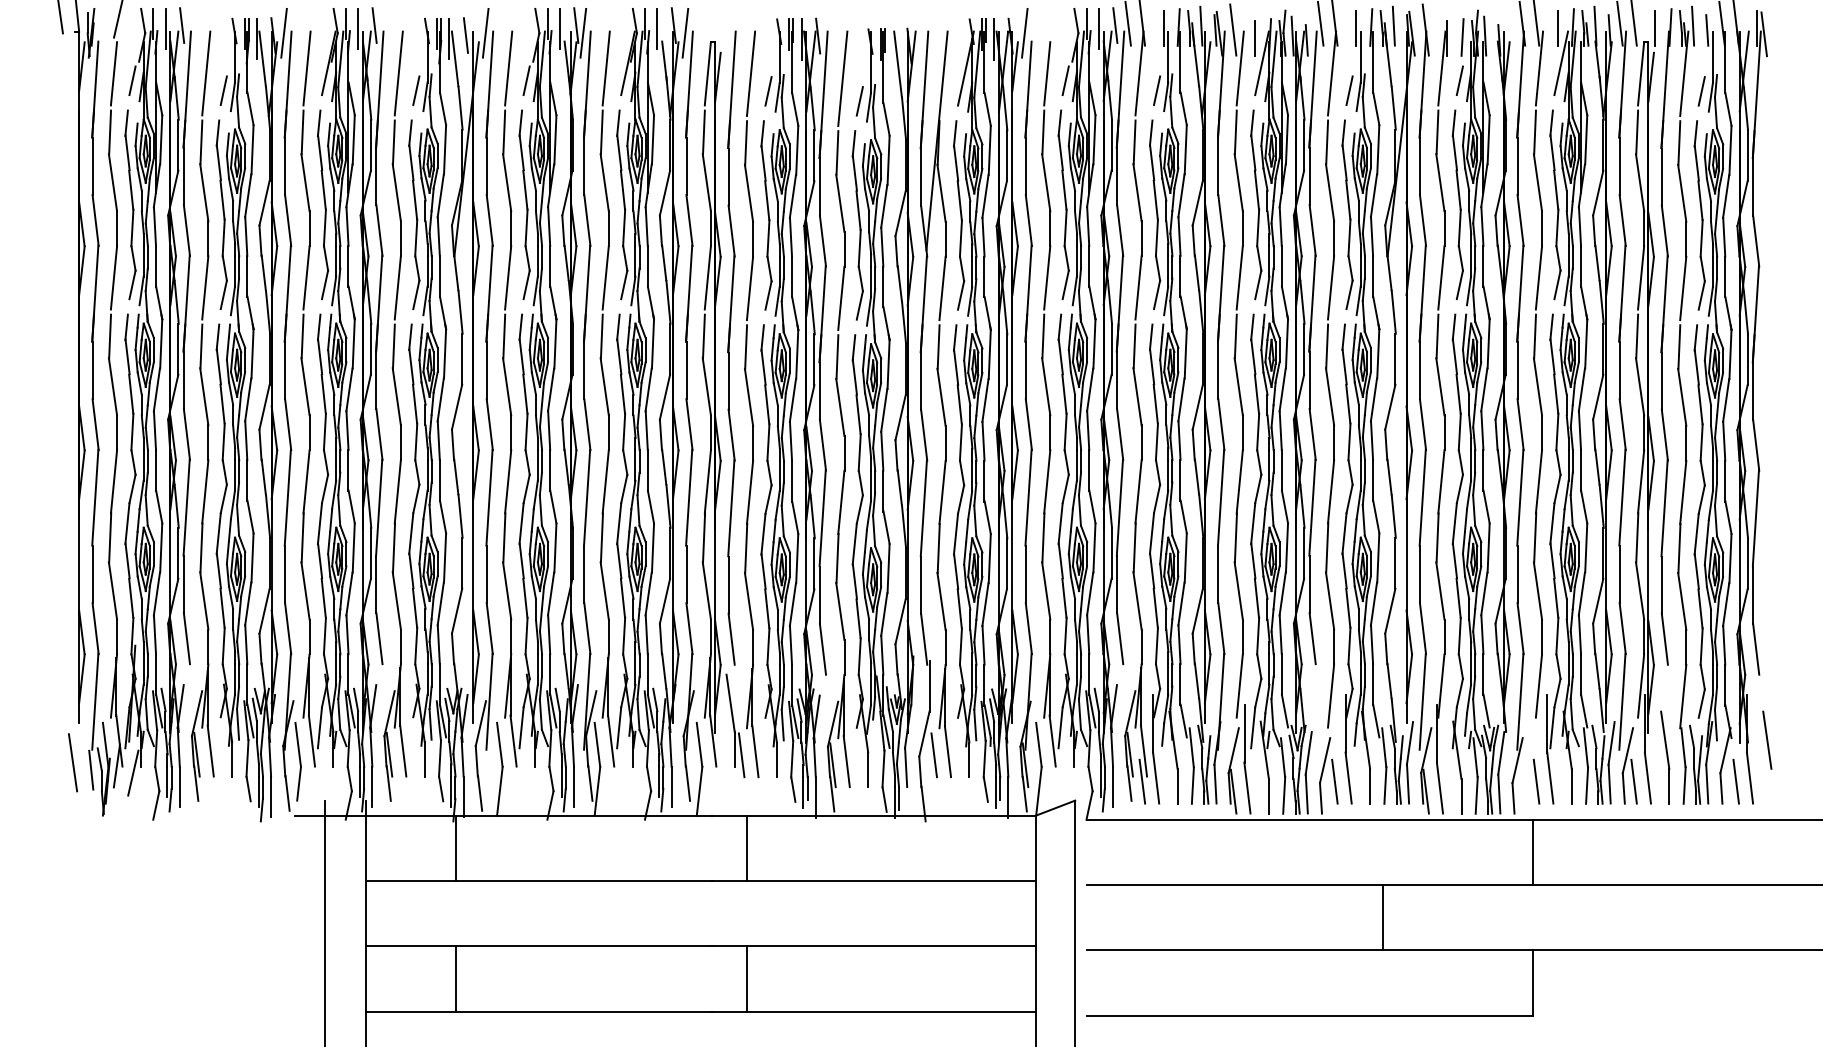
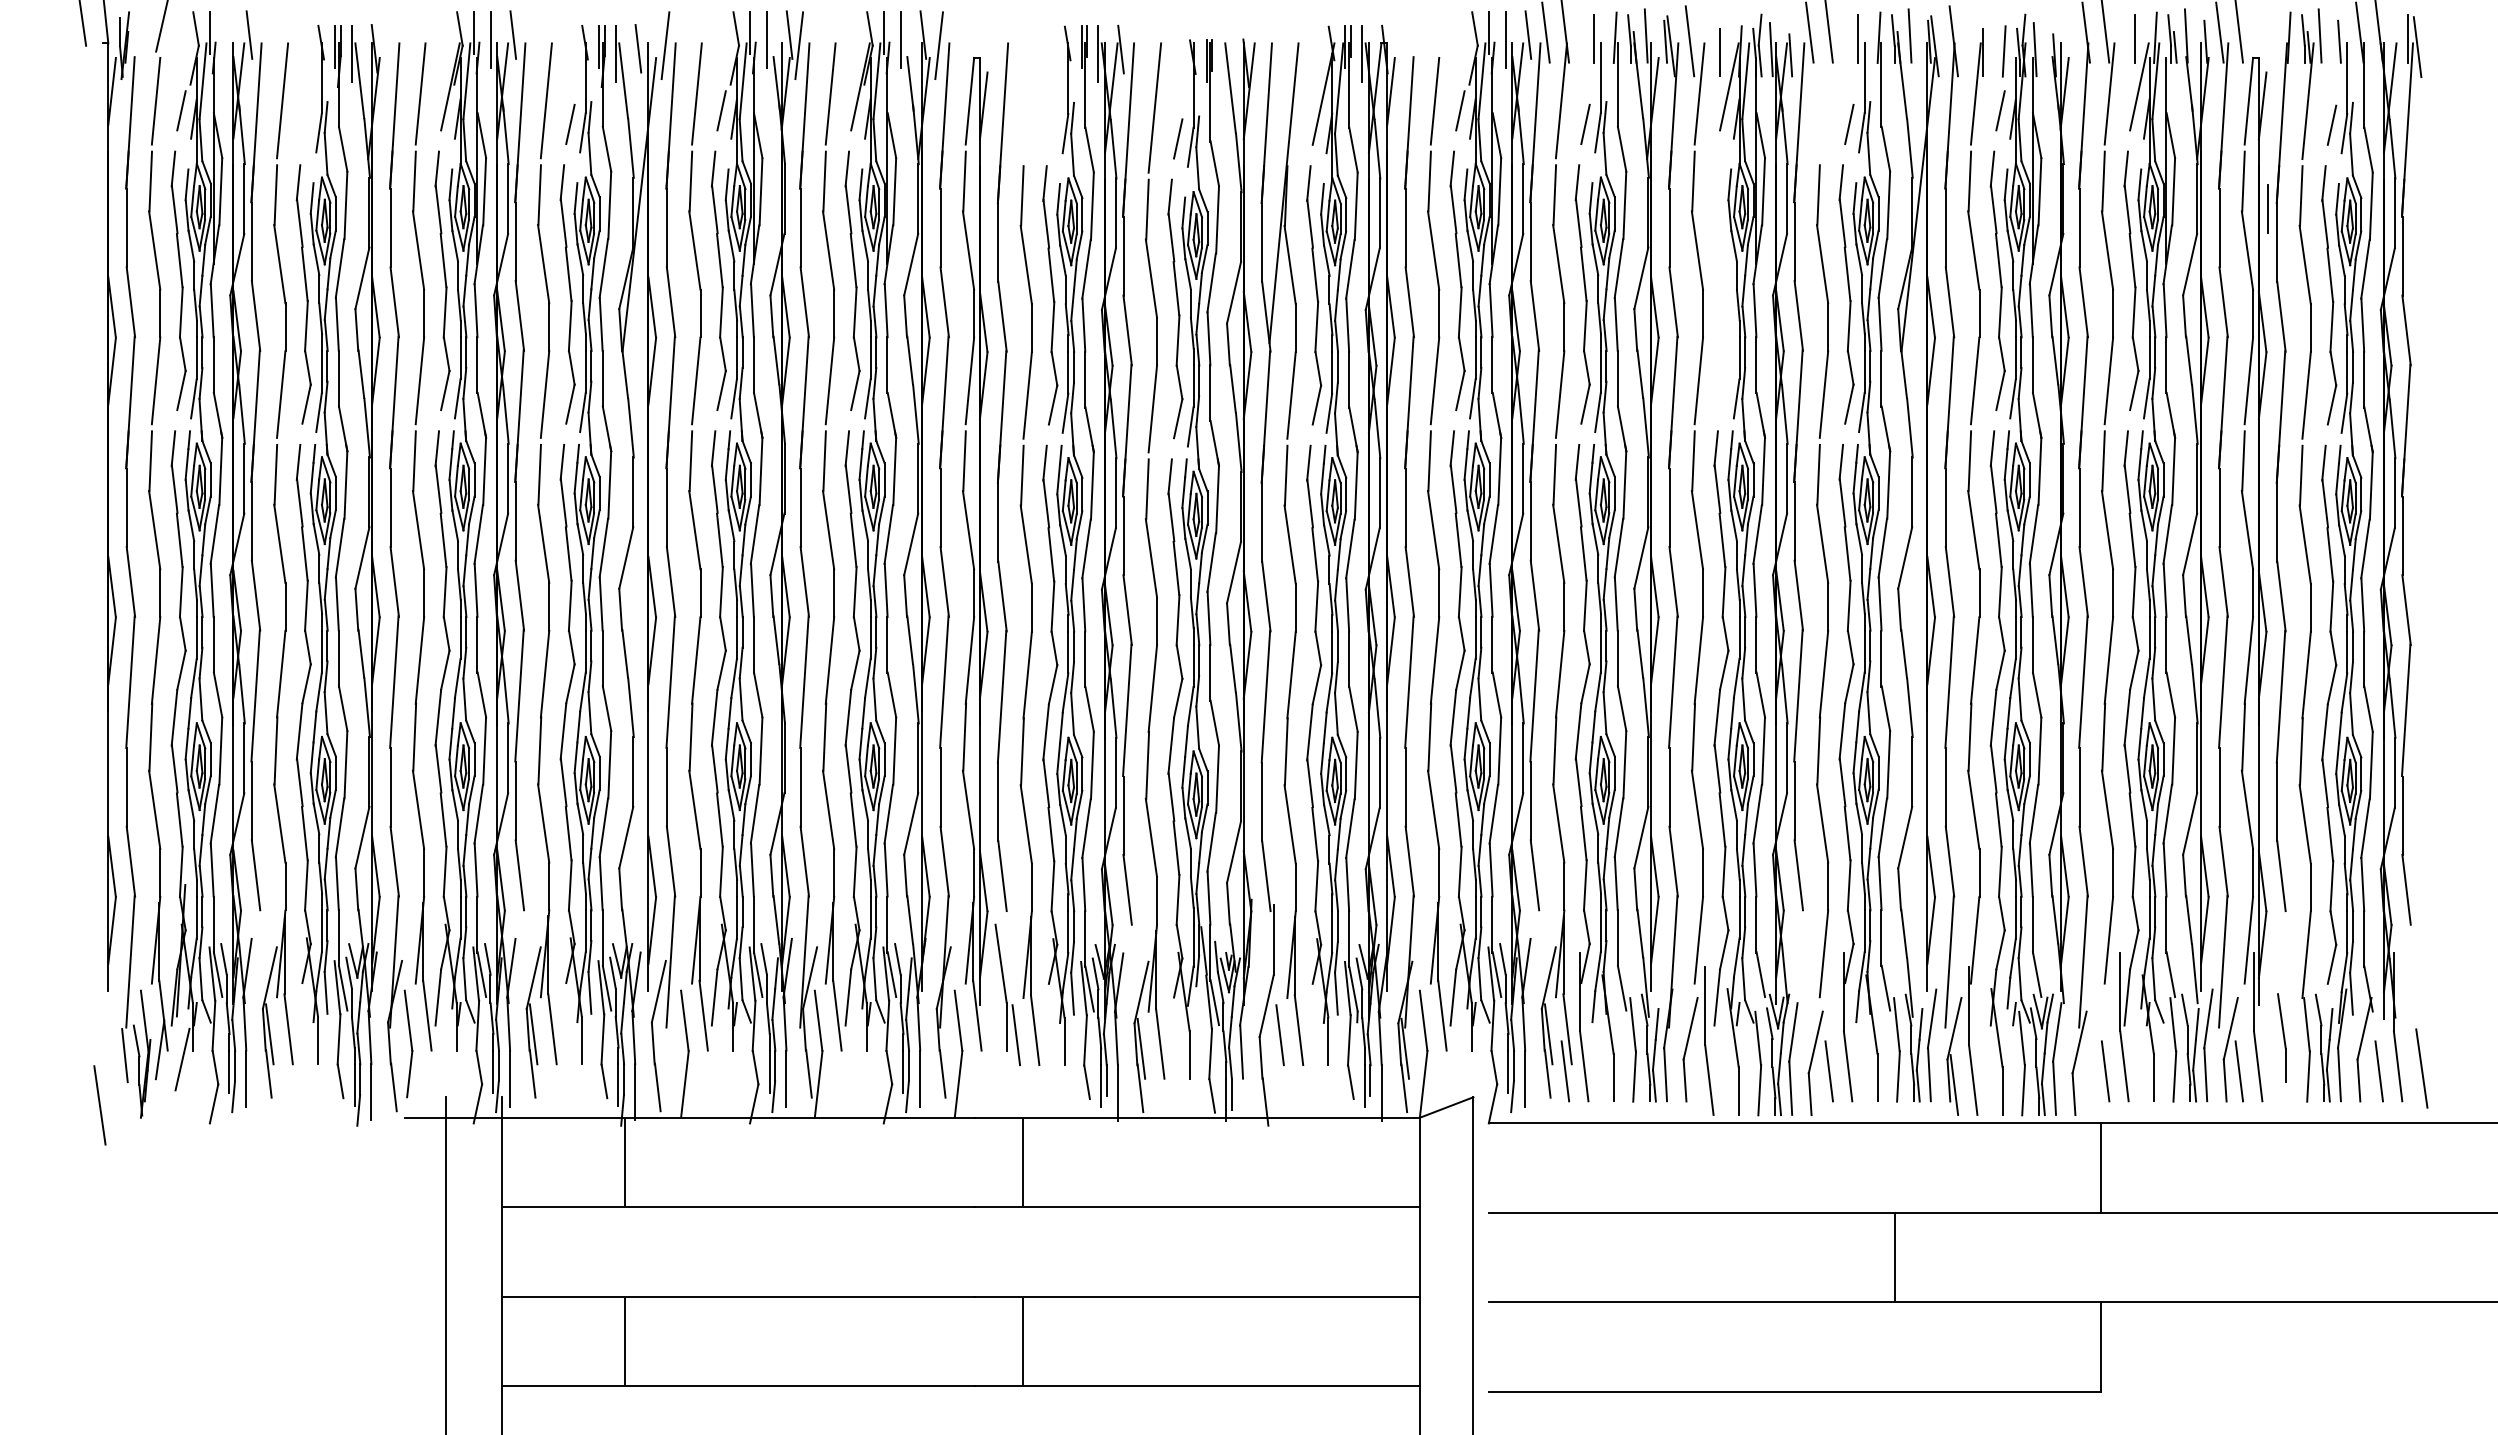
line: (165, 28) -> (226, 39), removed
line: (1654, 28) -> (2267, 208), moved
line: (283, 33) -> (388, 45), removed
line: (1024, 33) -> (1404, 45), removed
line: (1331, 73) -> (1824, 100), removed
line: (750, 74) -> (1028, 101), removed
line: (223, 90) -> (306, 124), removed
line: (768, 90) -> (1052, 124), removed
part: (1256, 204) -> (1721, 280), removed
line: (1767, 740) -> (2421, 1068), moved
part: (1664, 757) -> (2281, 1037), size x0.7
line: (72, 762) -> (99, 1105), moved
line: (1233, 791) -> (1690, 1084), removed

